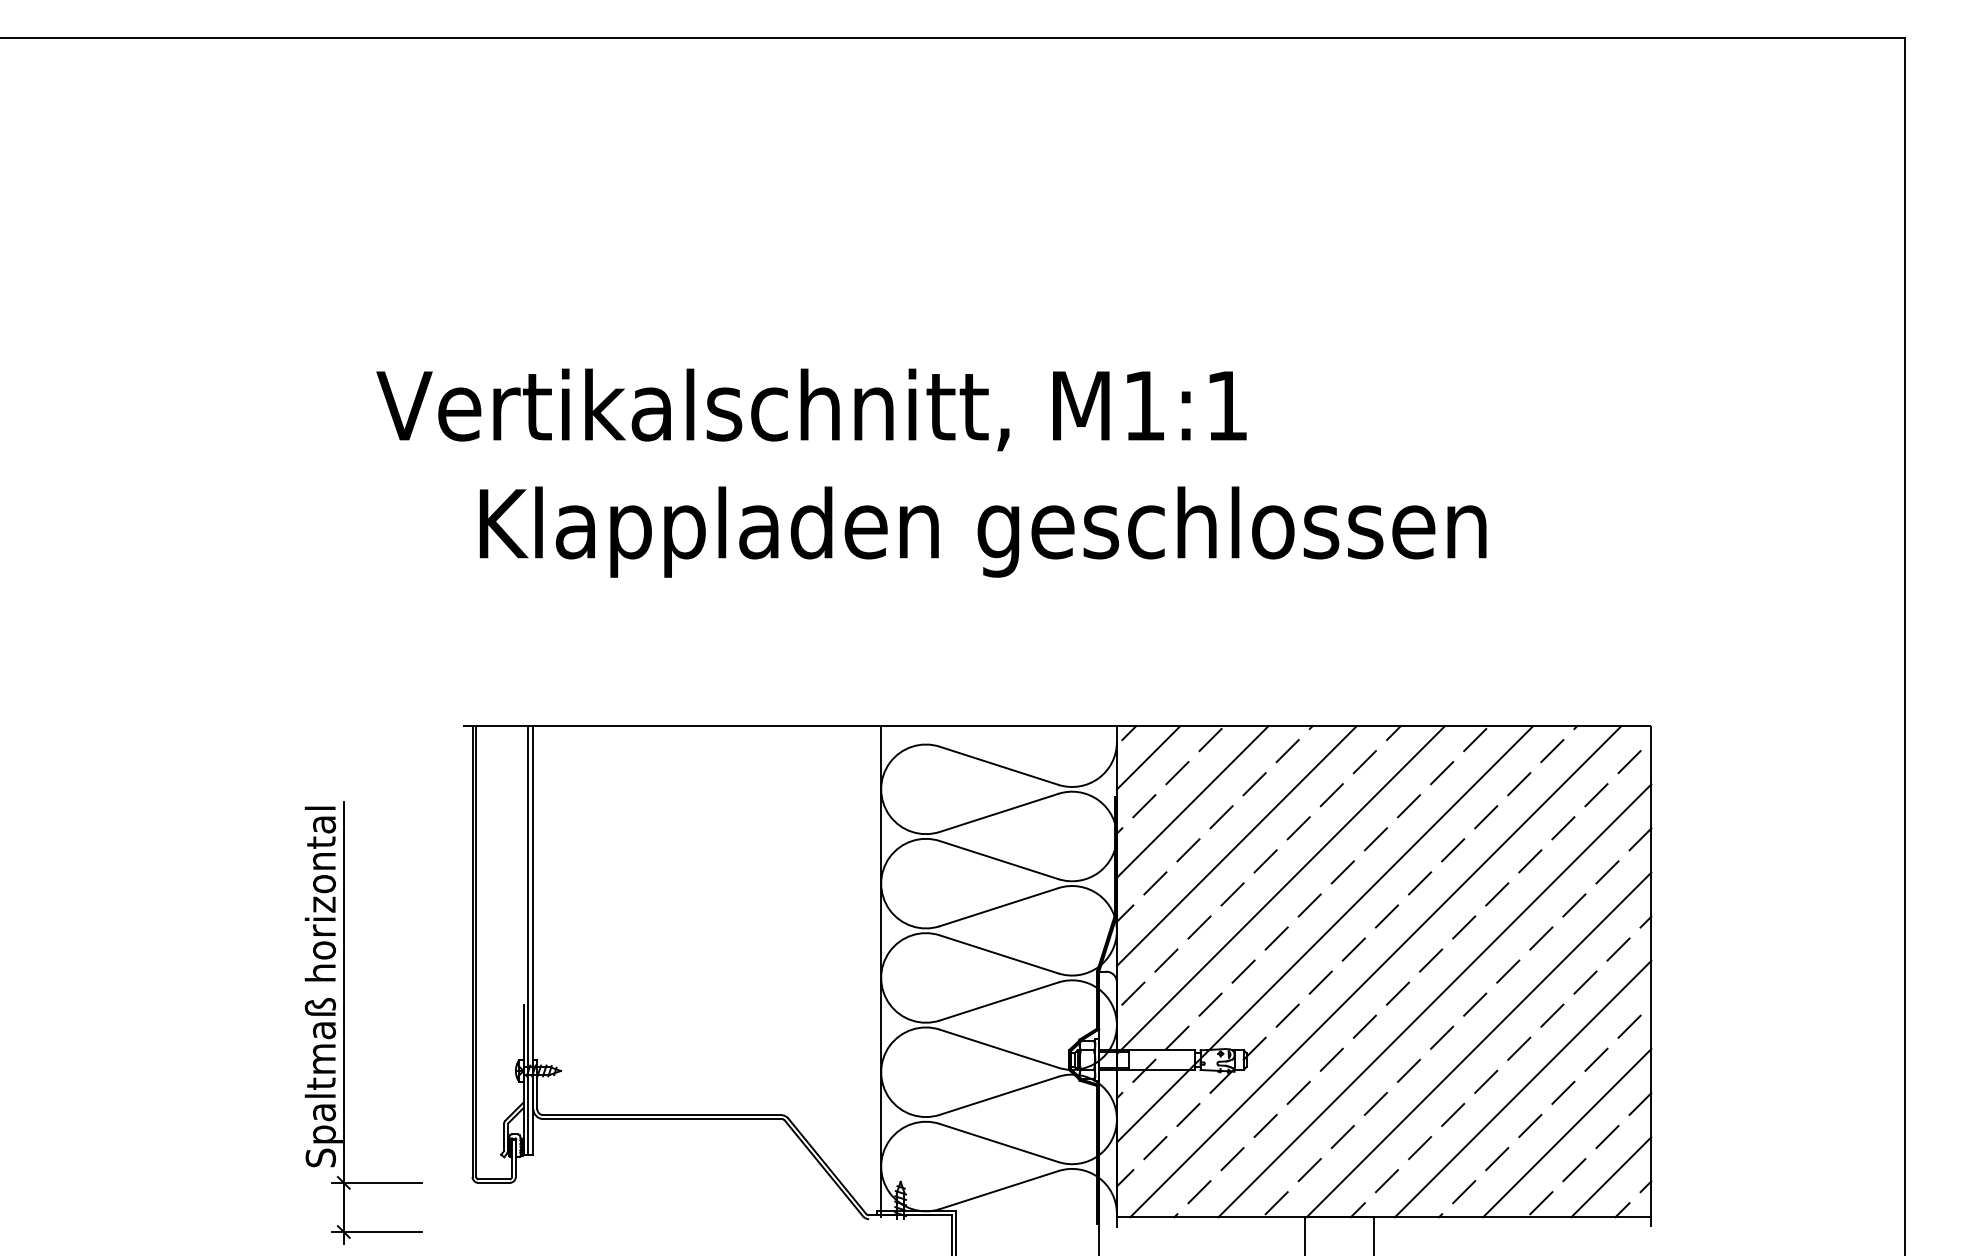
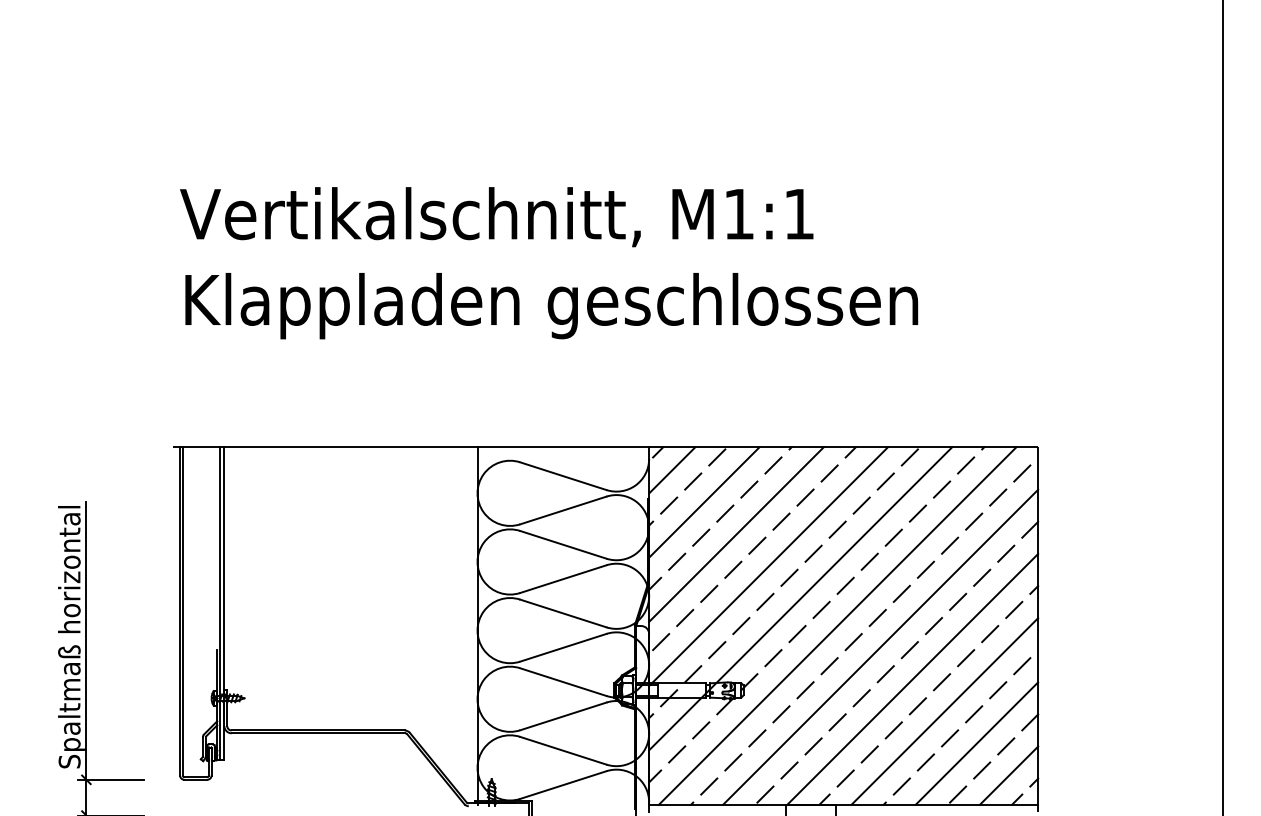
text: (811, 409) -> (496, 216), moved

